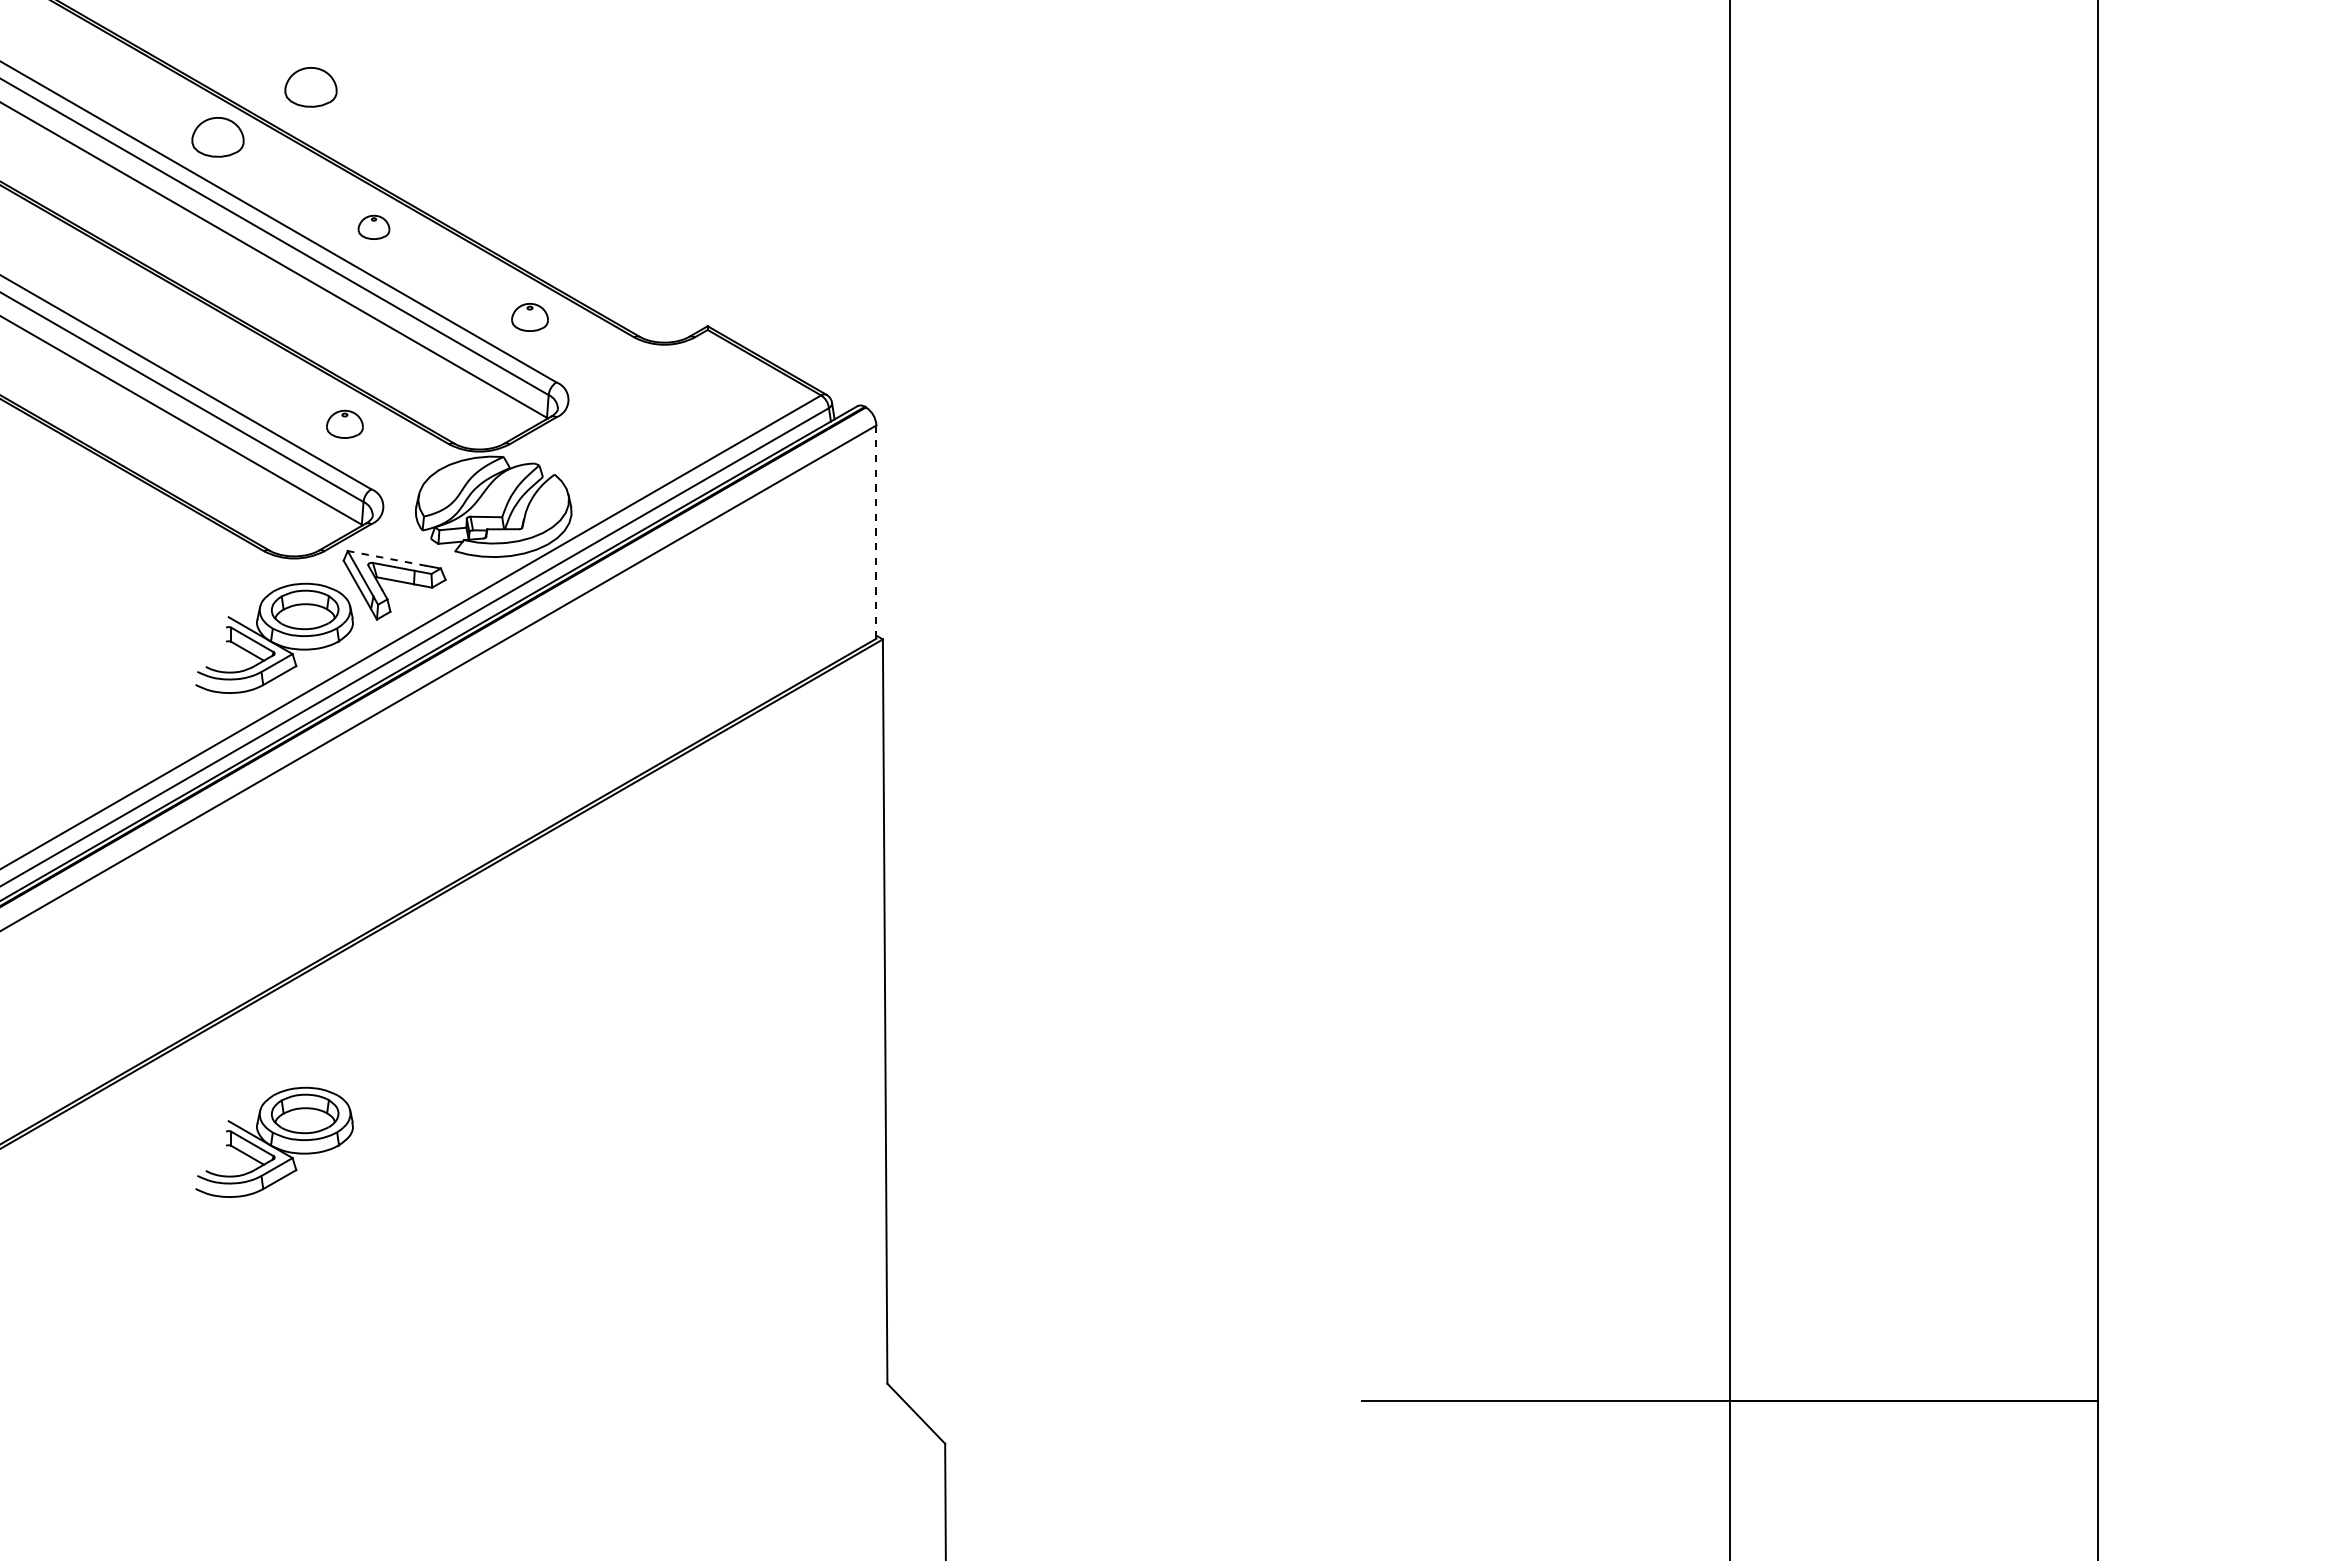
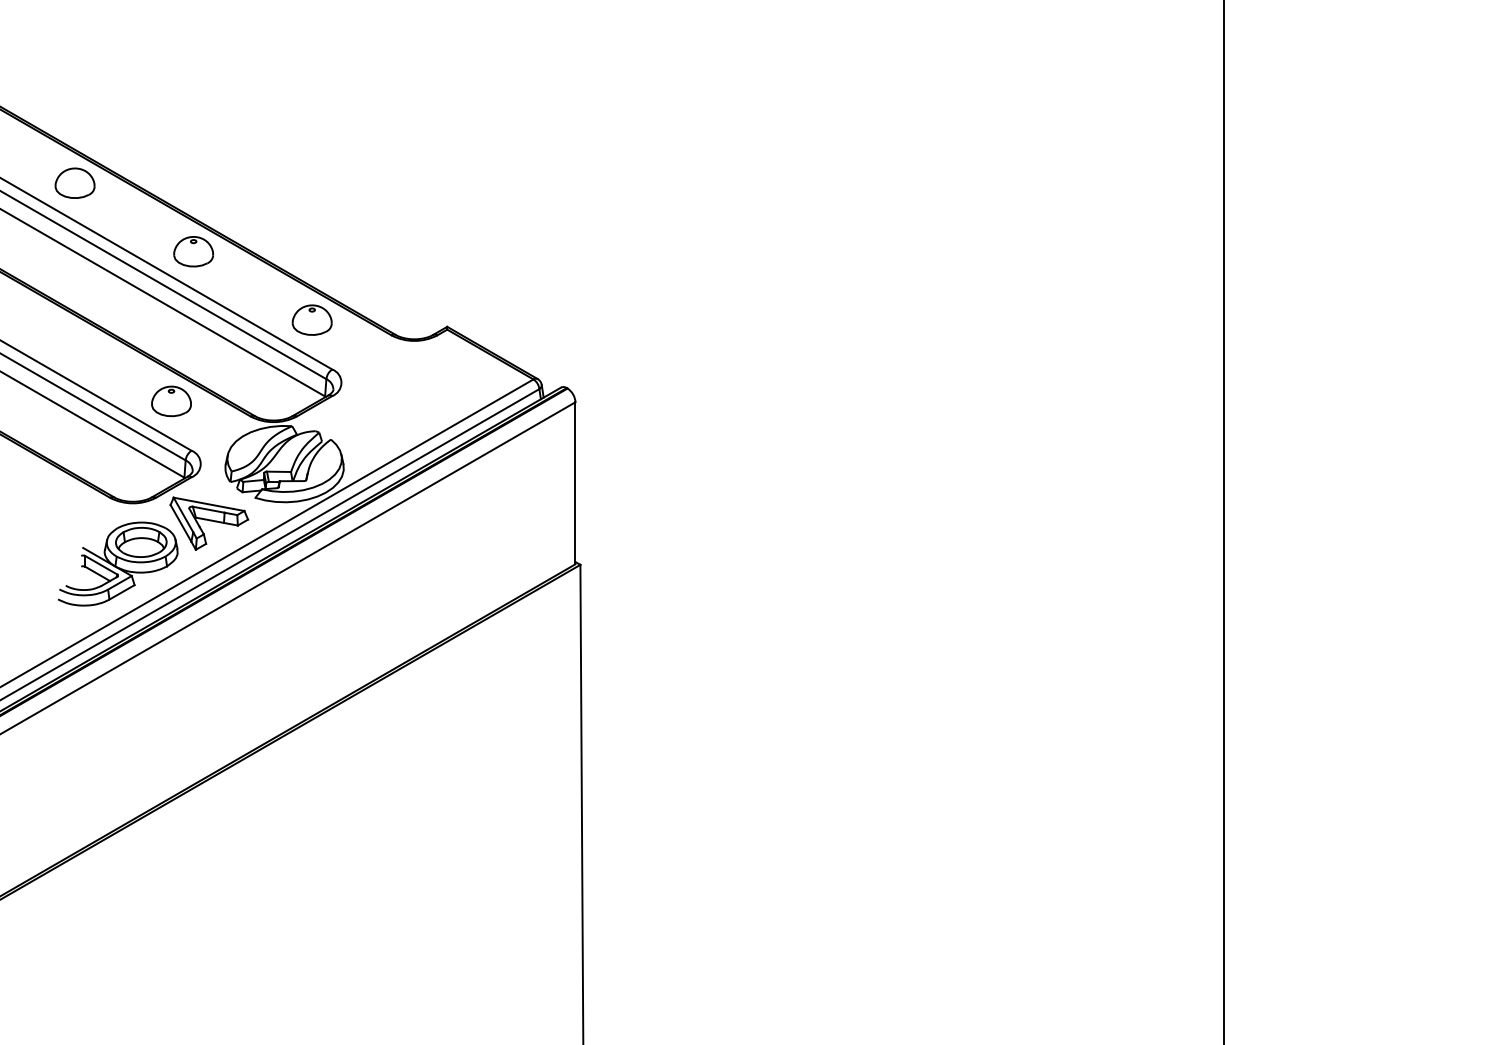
part: (310, 87) -> (145, 145), removed
part: (373, 227) -> (193, 251), size x1.67
part: (529, 317) -> (311, 320), size x1.43
part: (344, 424) -> (171, 401), size x1.43
line: (876, 532) -> (575, 483), dashed -> solid
line: (386, 558) -> (203, 503), dashed -> solid
part: (274, 1141) -> (118, 946), removed

